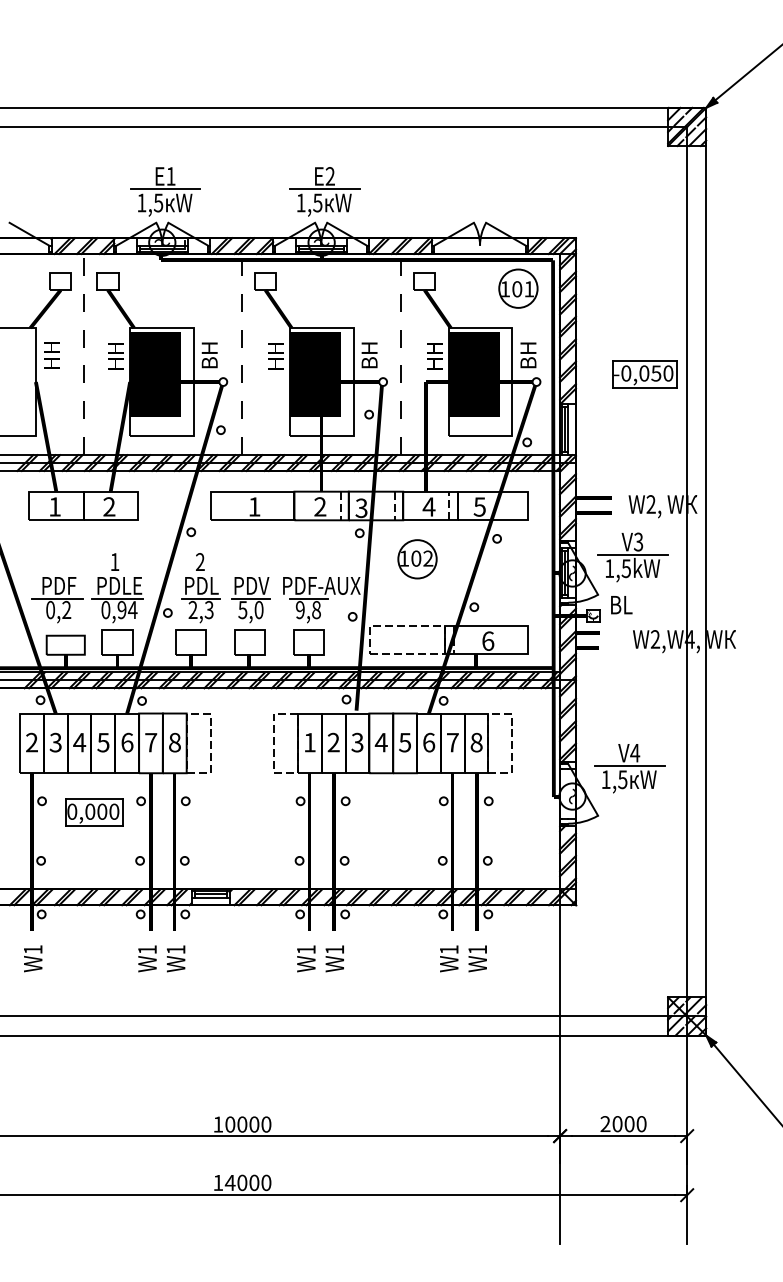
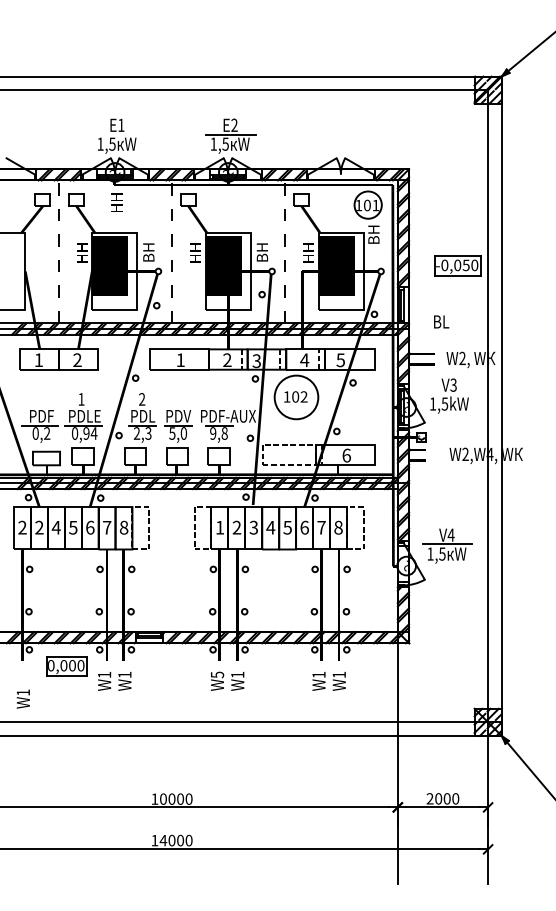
line: (165, 189) -> (117, 134), removed
text: (51, 355) -> (116, 202), moved
text: (528, 355) -> (373, 234), moved
line: (633, 555) -> (449, 394), removed
circle: (417, 559) -> (296, 397), size x1.6
text: (621, 605) -> (441, 322), moved
text: (55, 742) -> (39, 527), 3 -> 2
part: (94, 812) -> (66, 666), moved
text: (306, 949) -> (217, 674), W1 -> W5
text: (33, 958) -> (23, 698), moved

